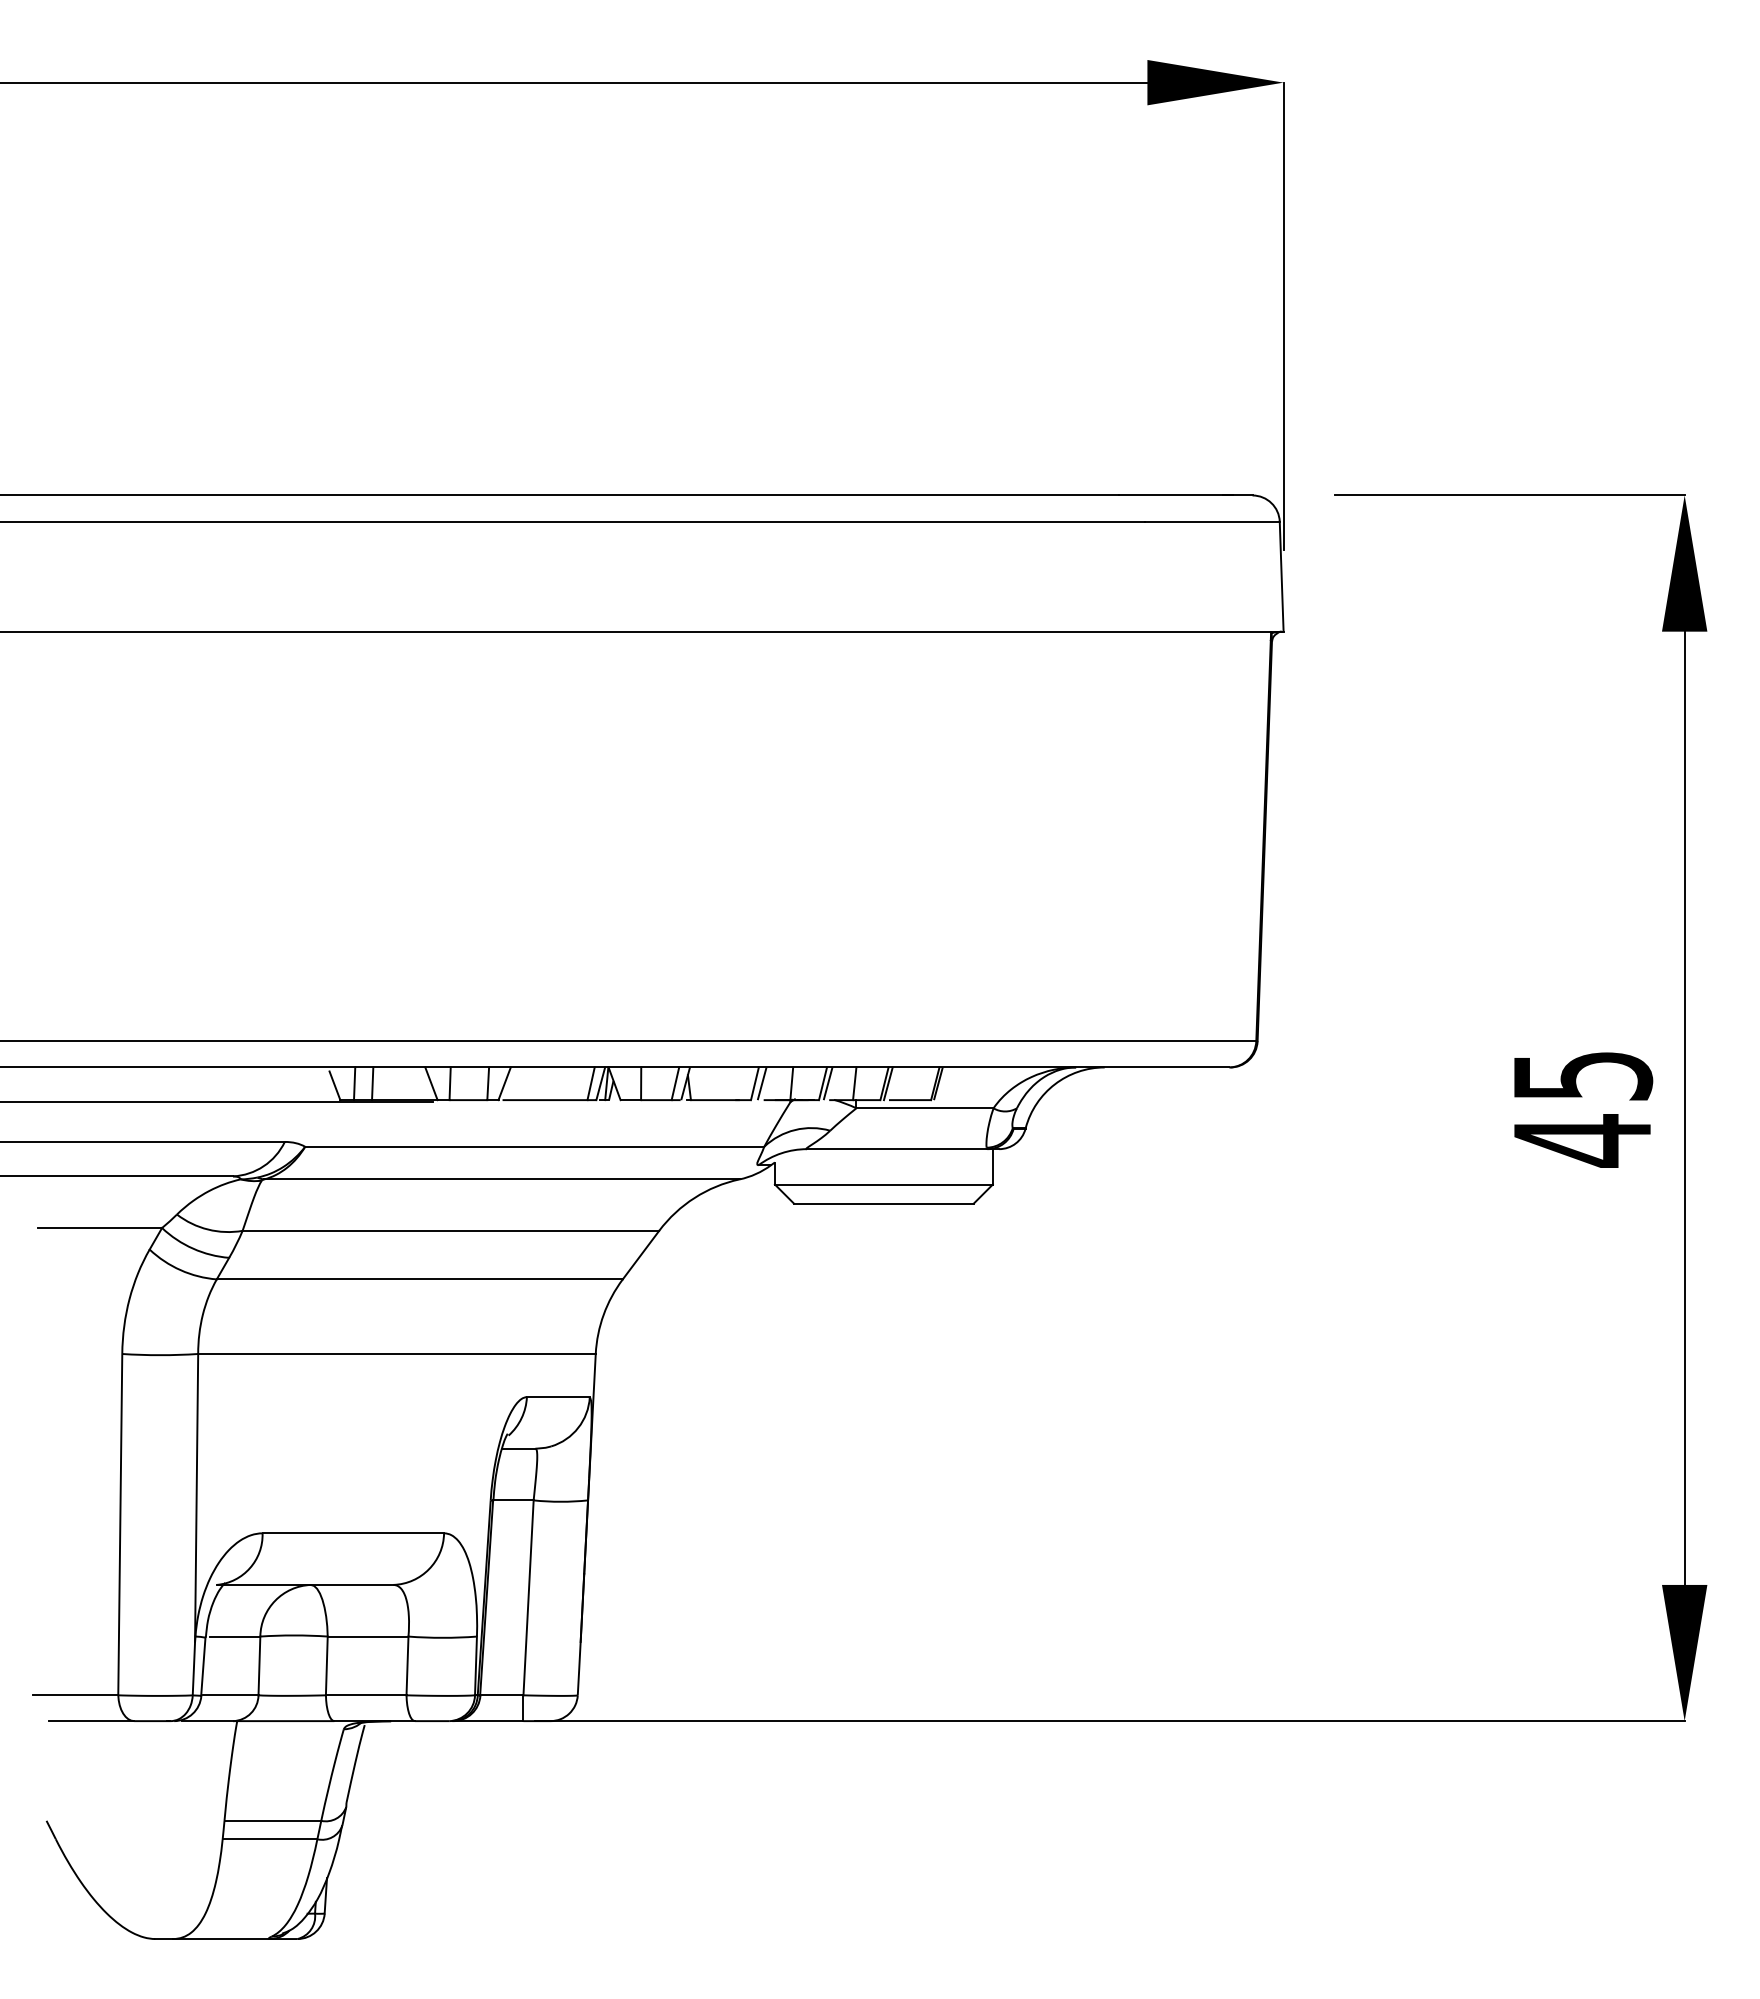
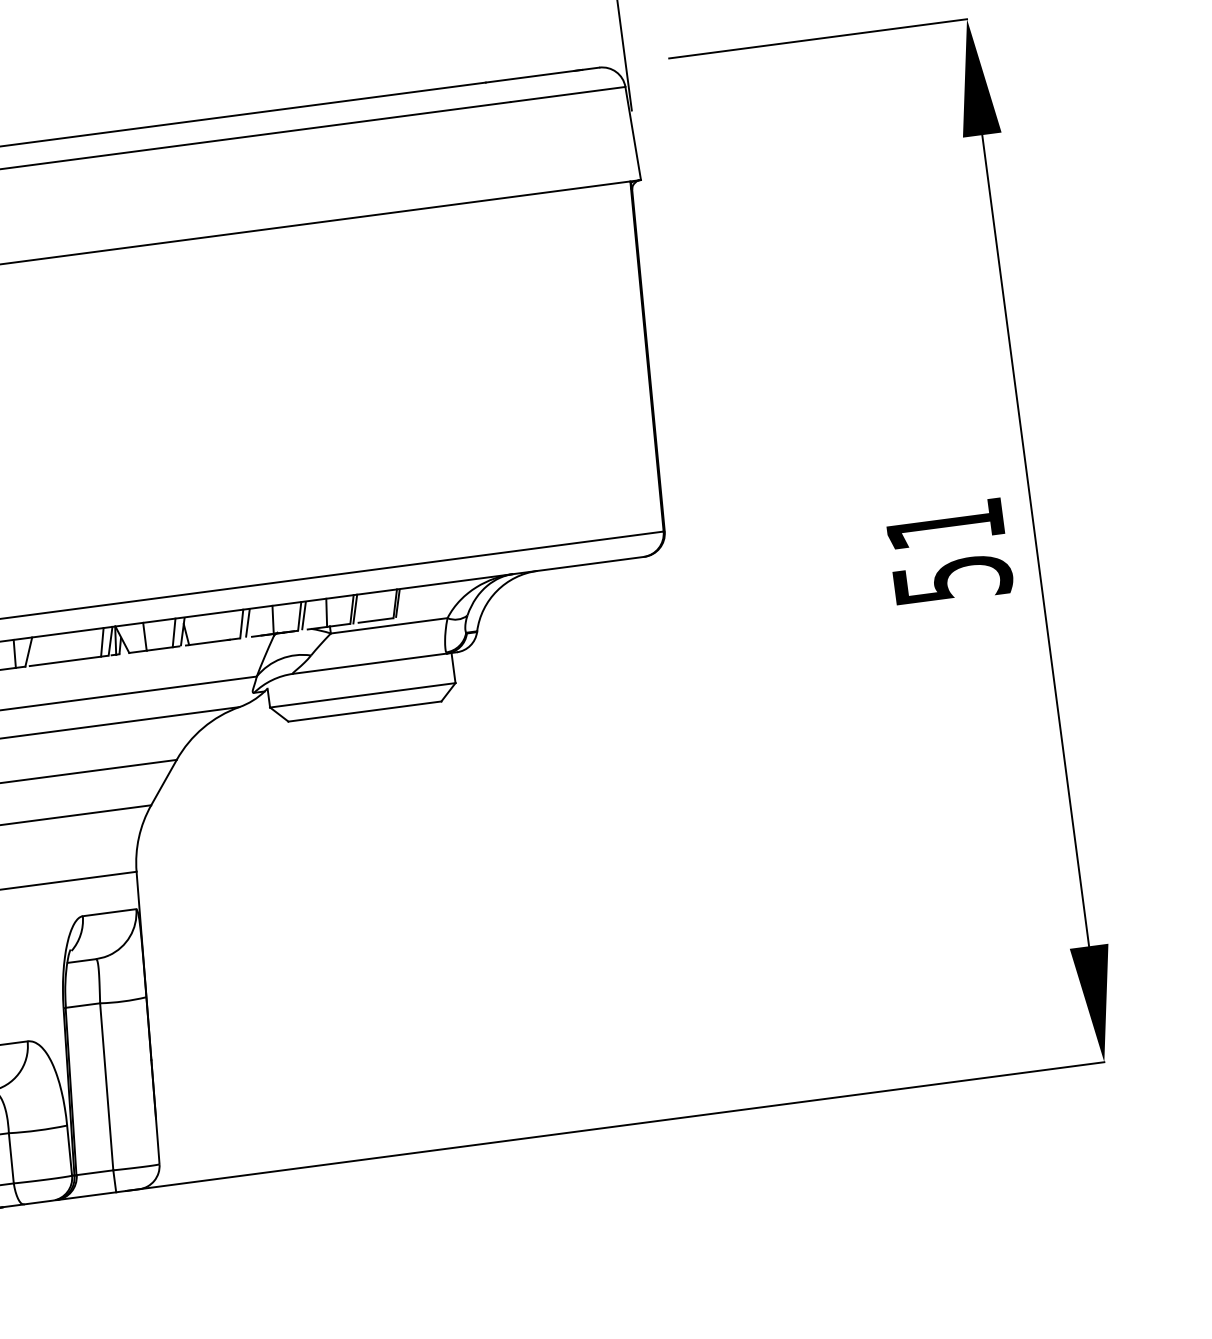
text: (1583, 1109) -> (949, 553), 45 -> 51

